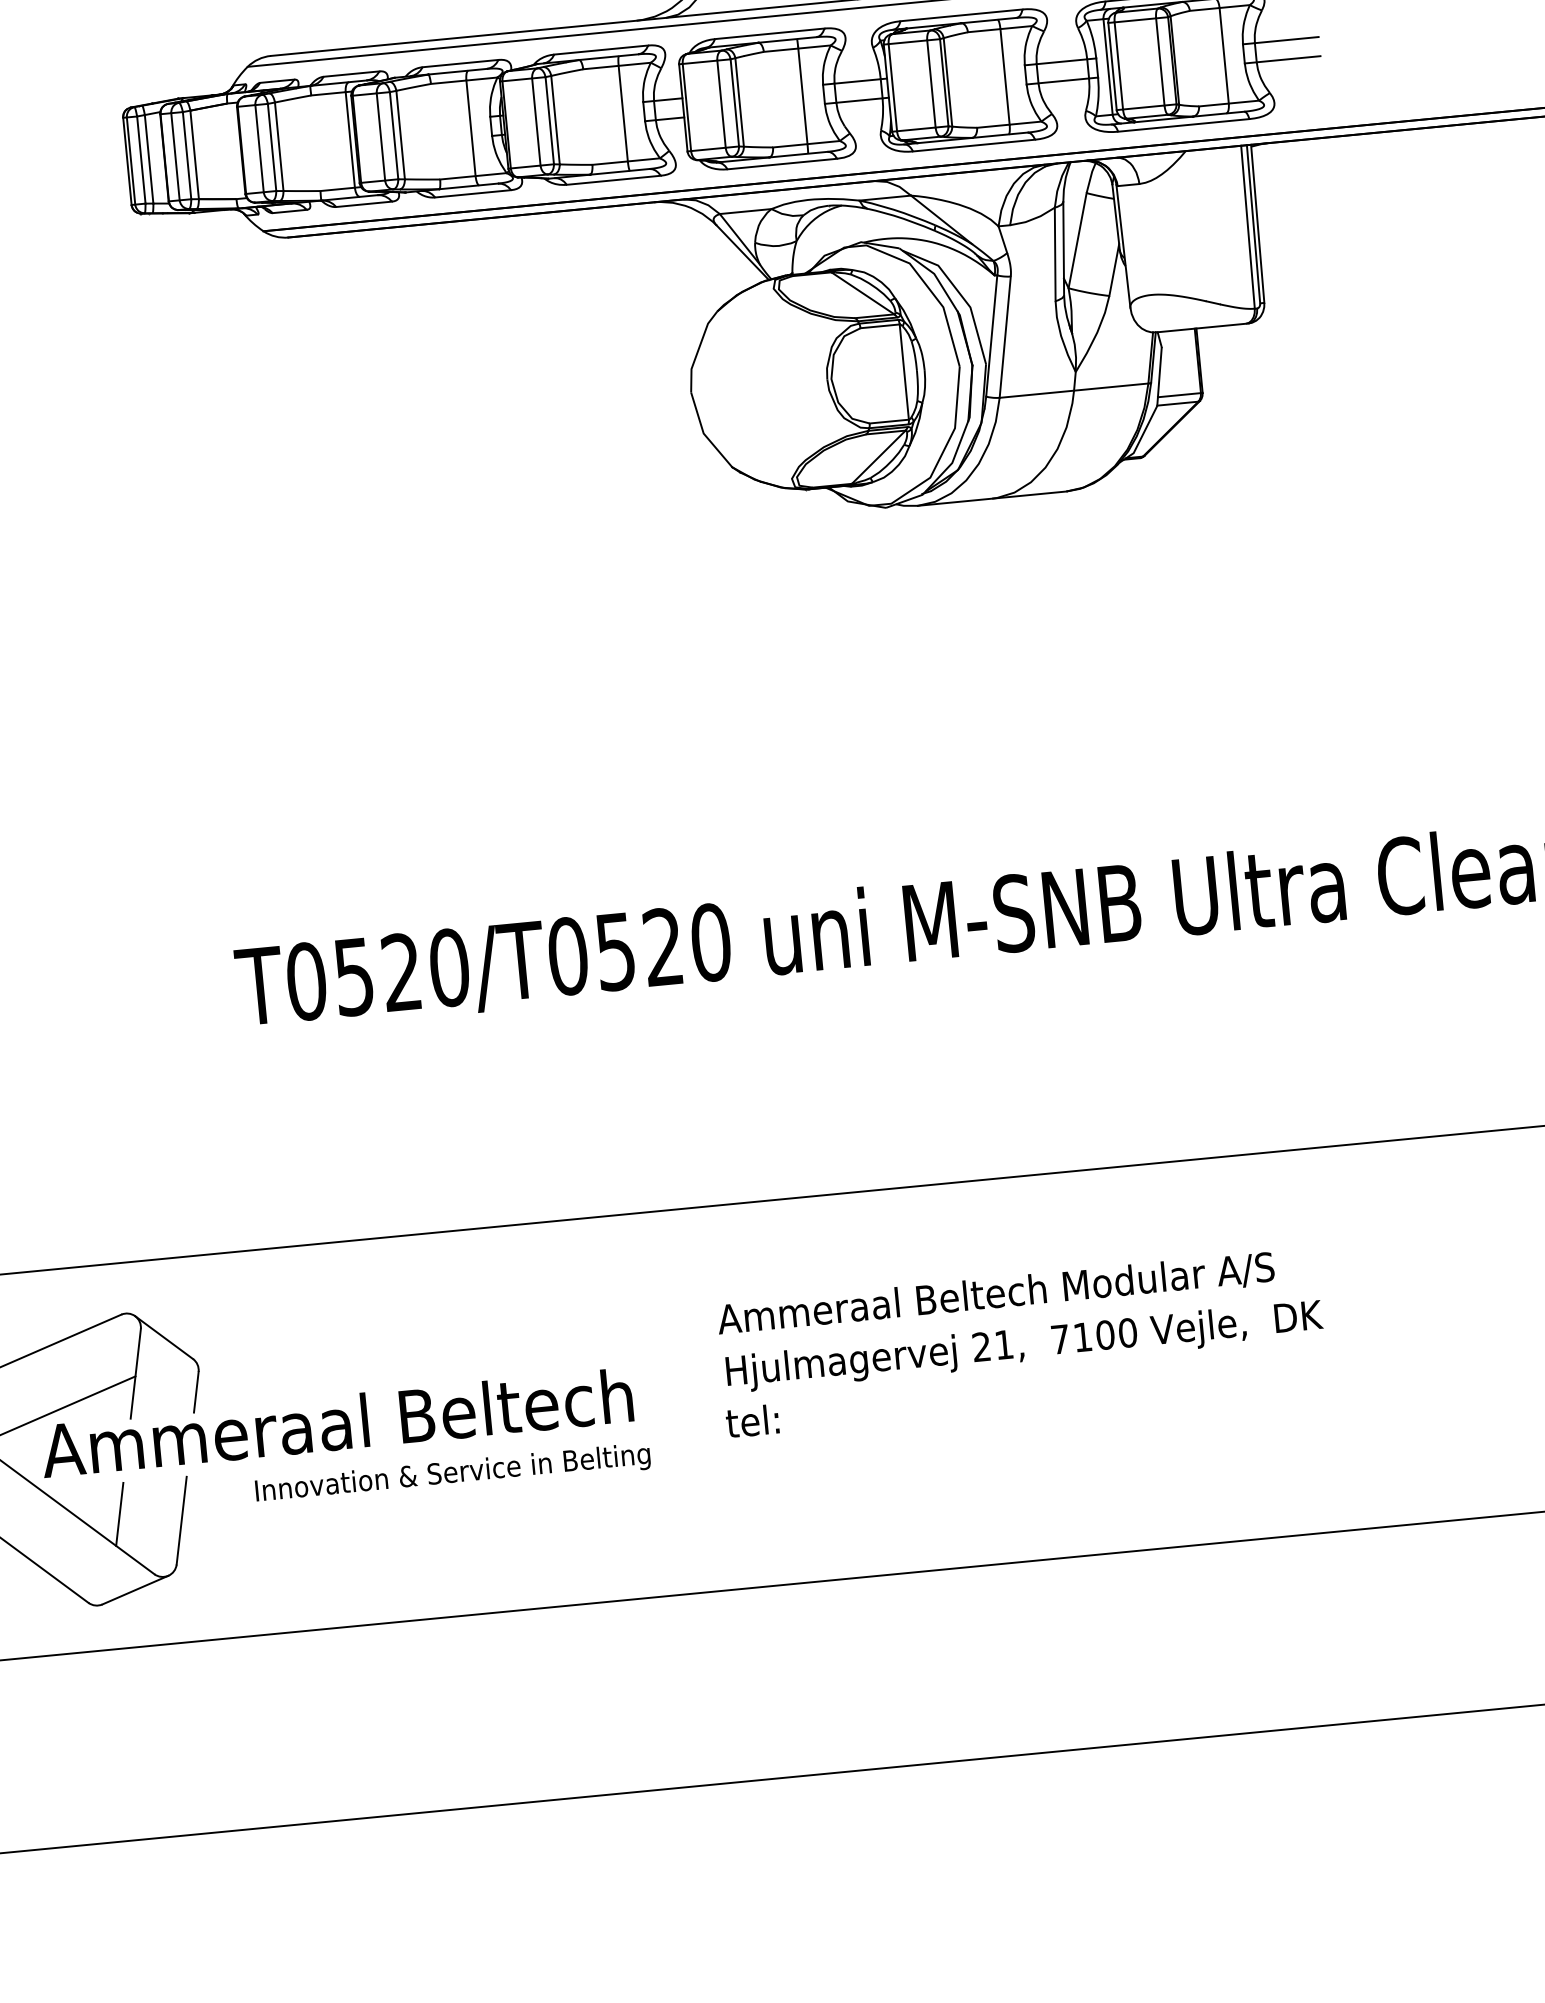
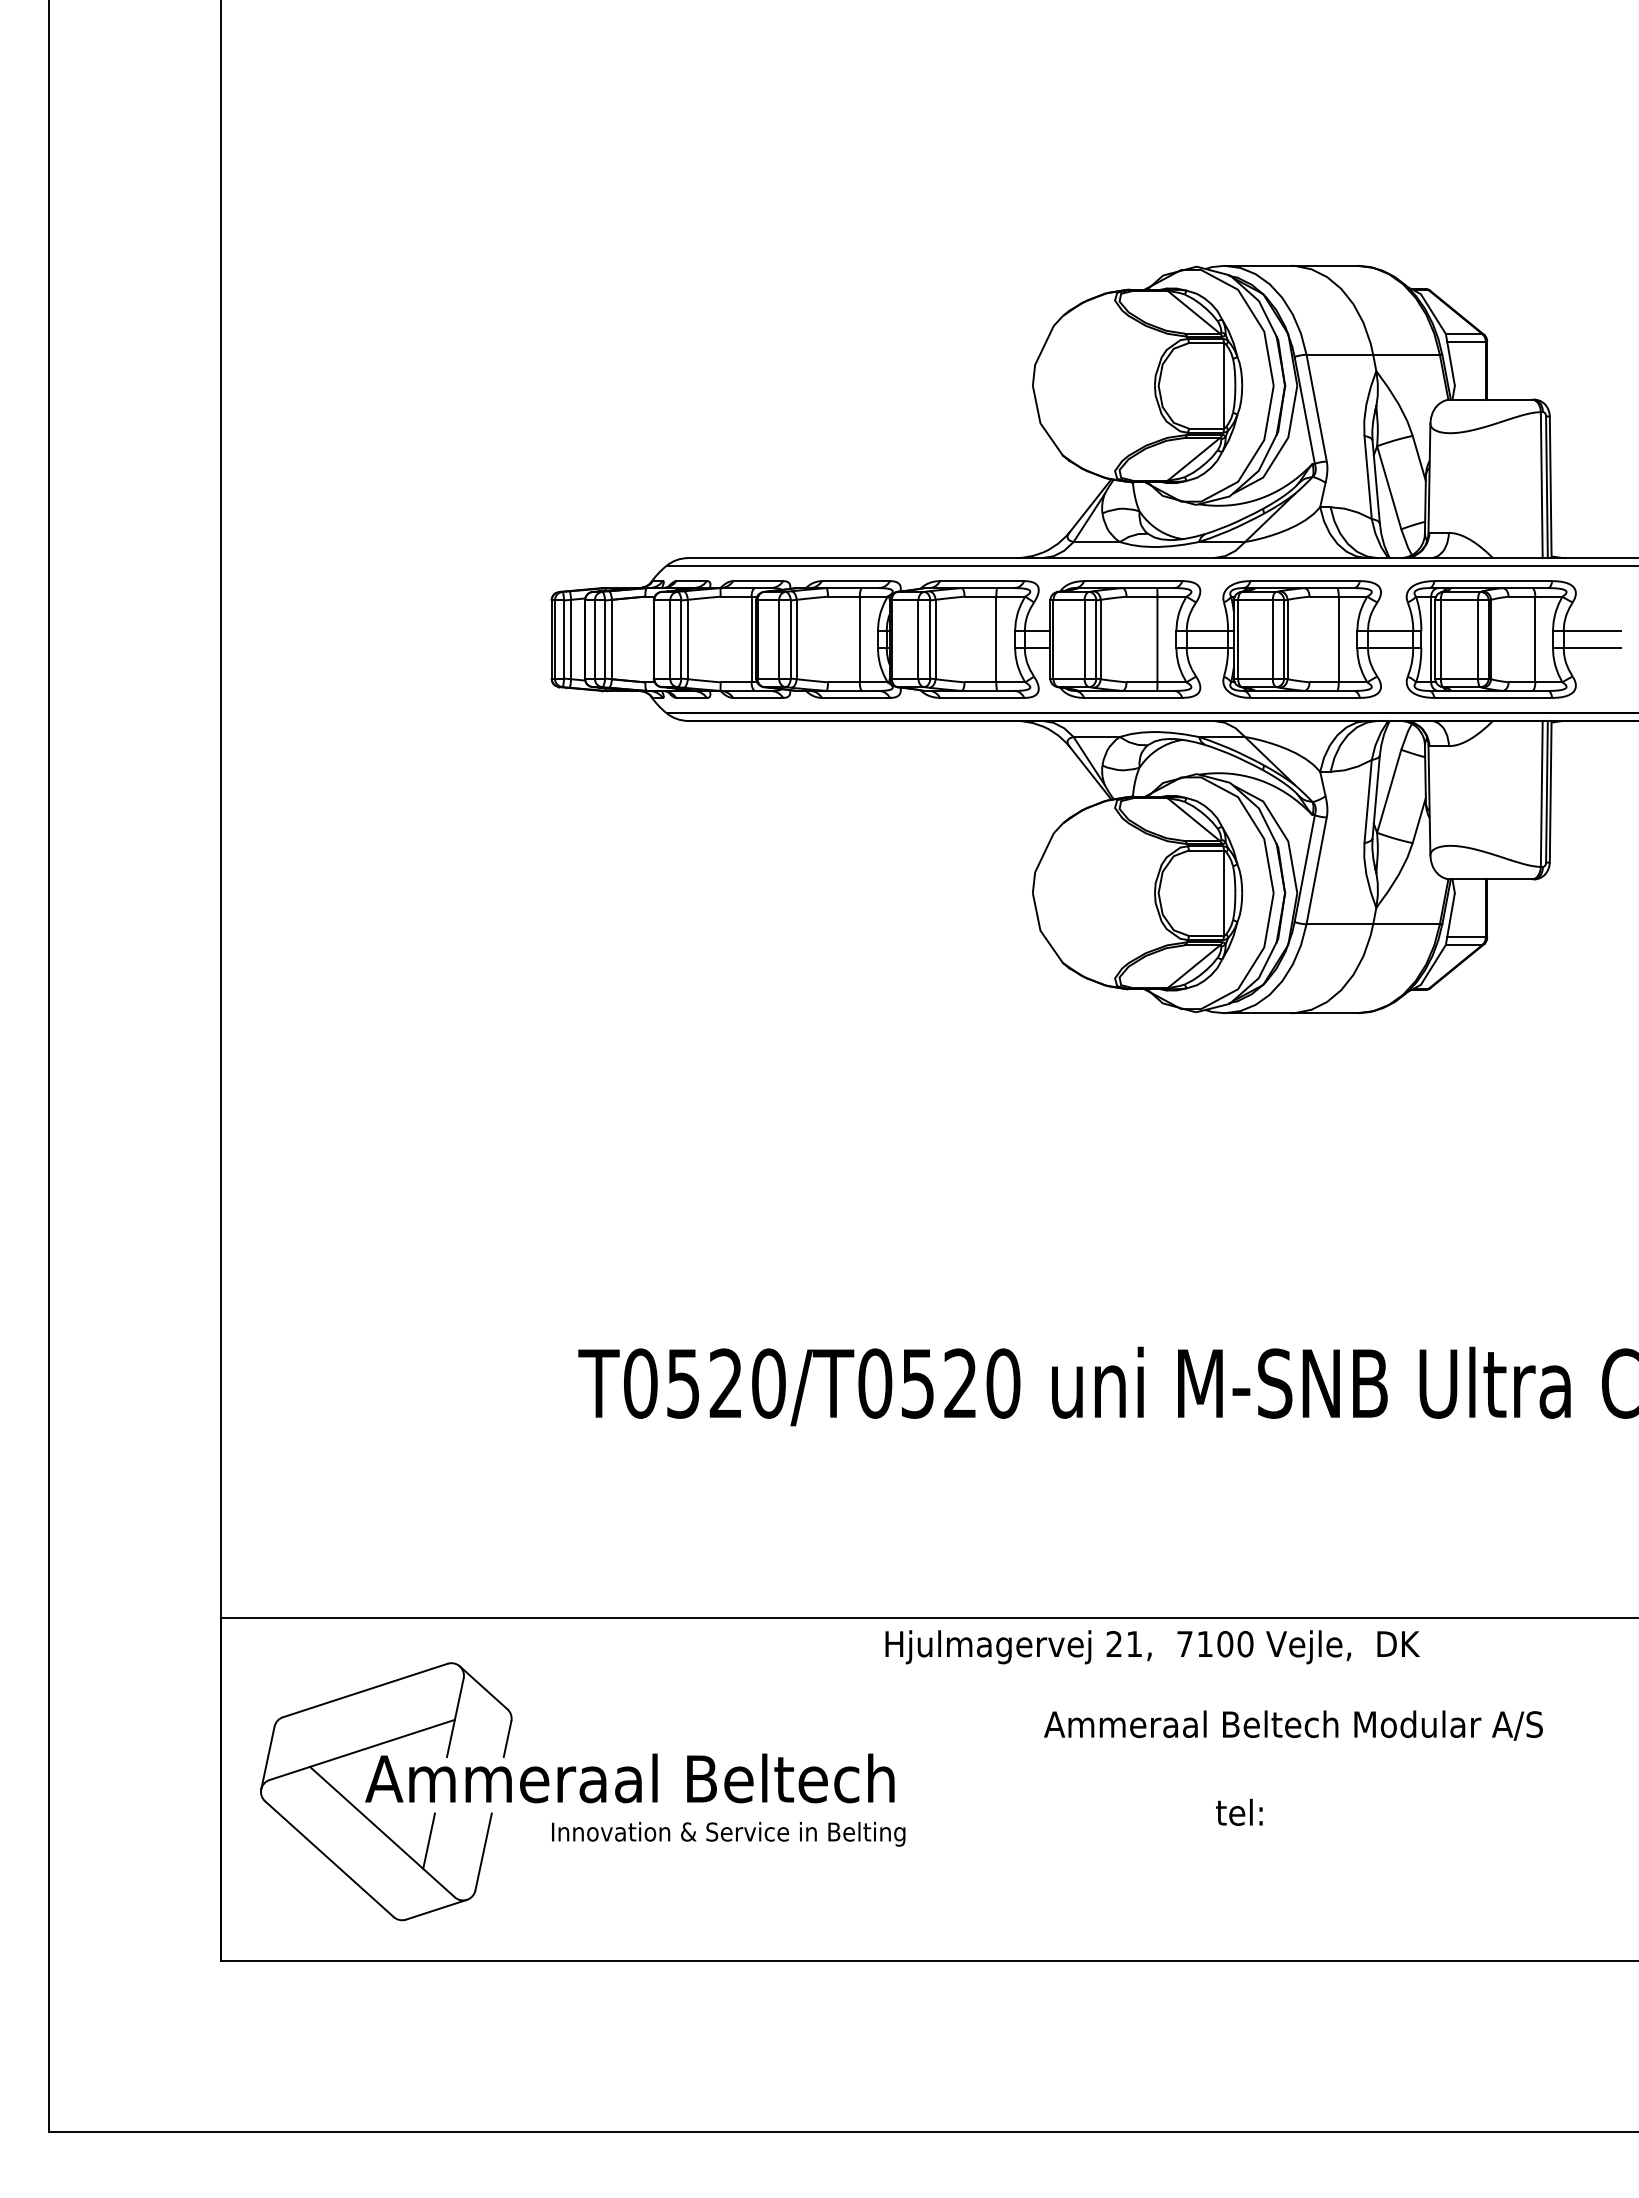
text: (995, 1294) -> (1293, 1725), moved
text: (1024, 1346) -> (1152, 1647), moved
text: (752, 1420) -> (1239, 1811), moved

